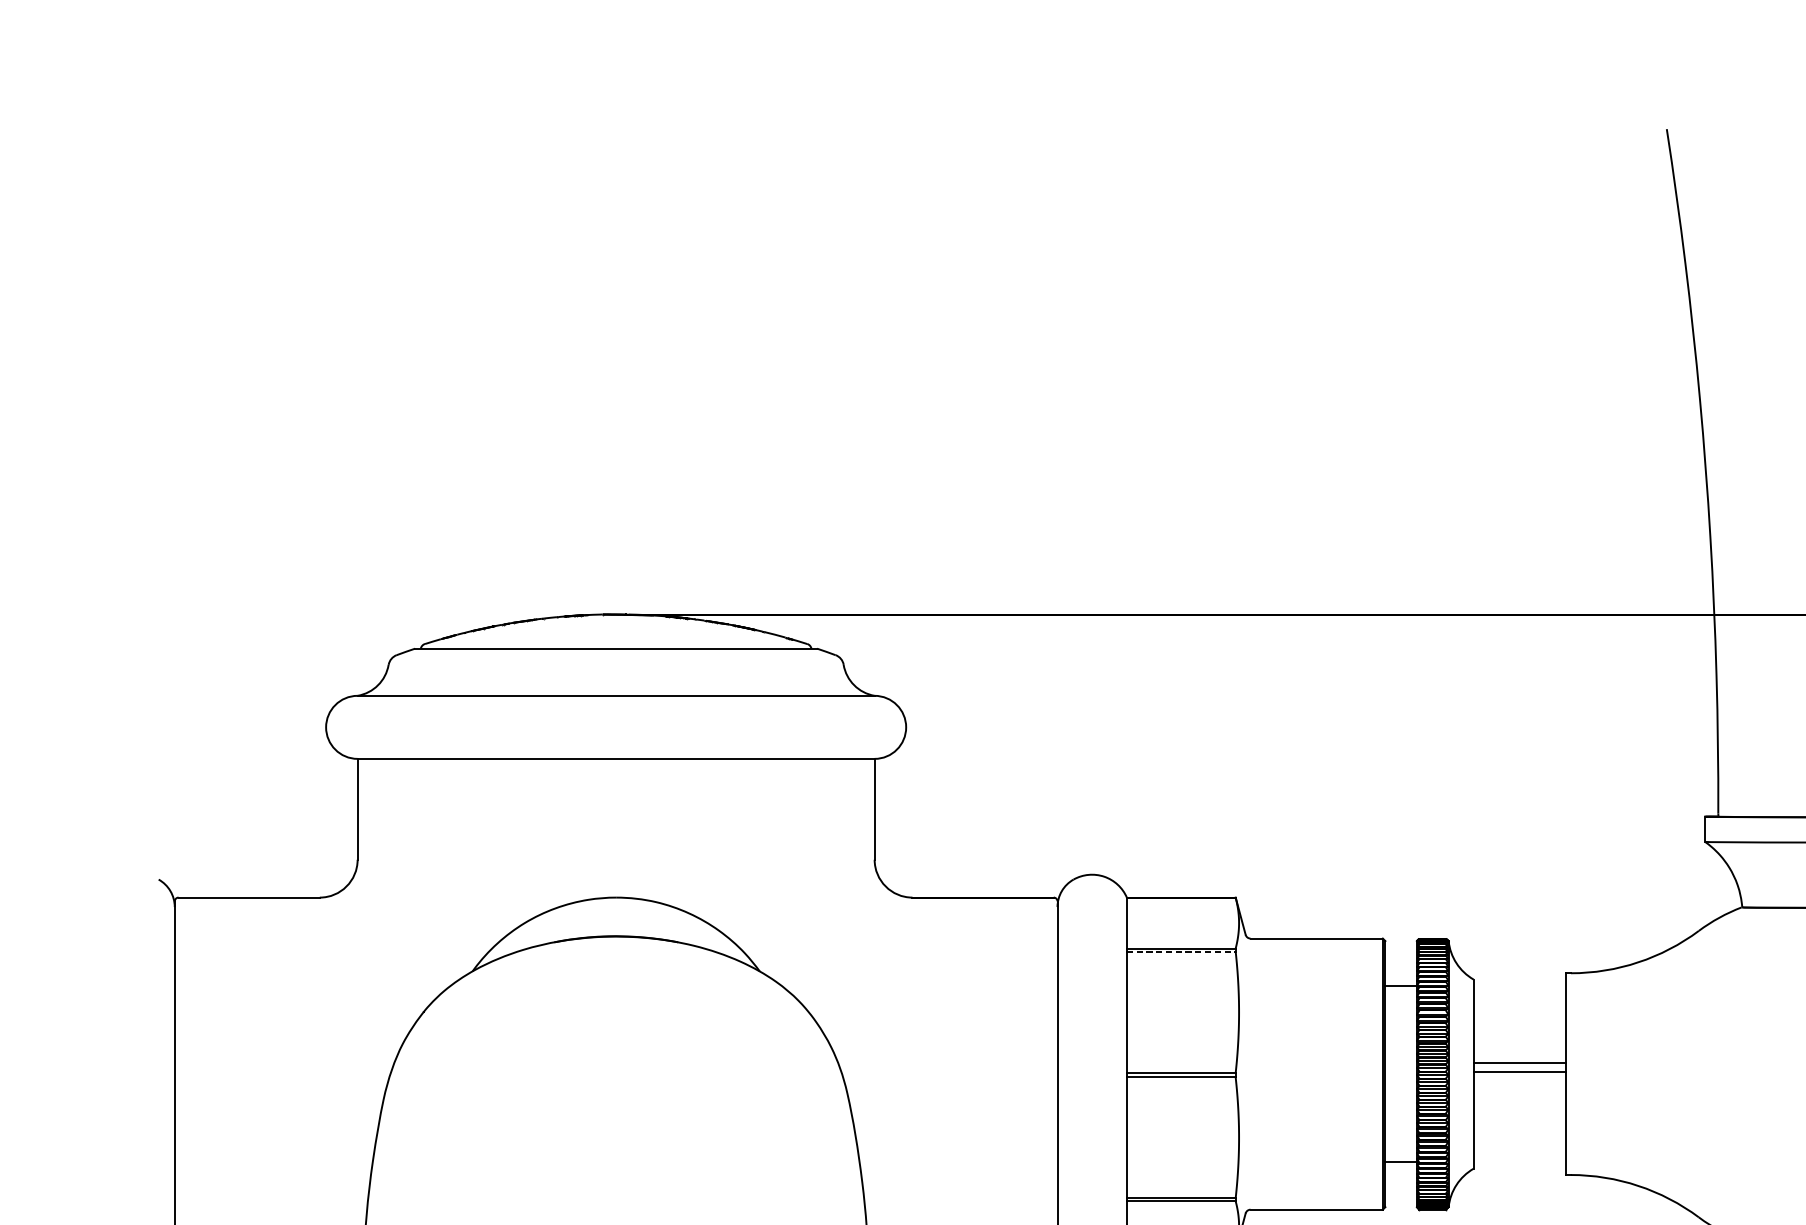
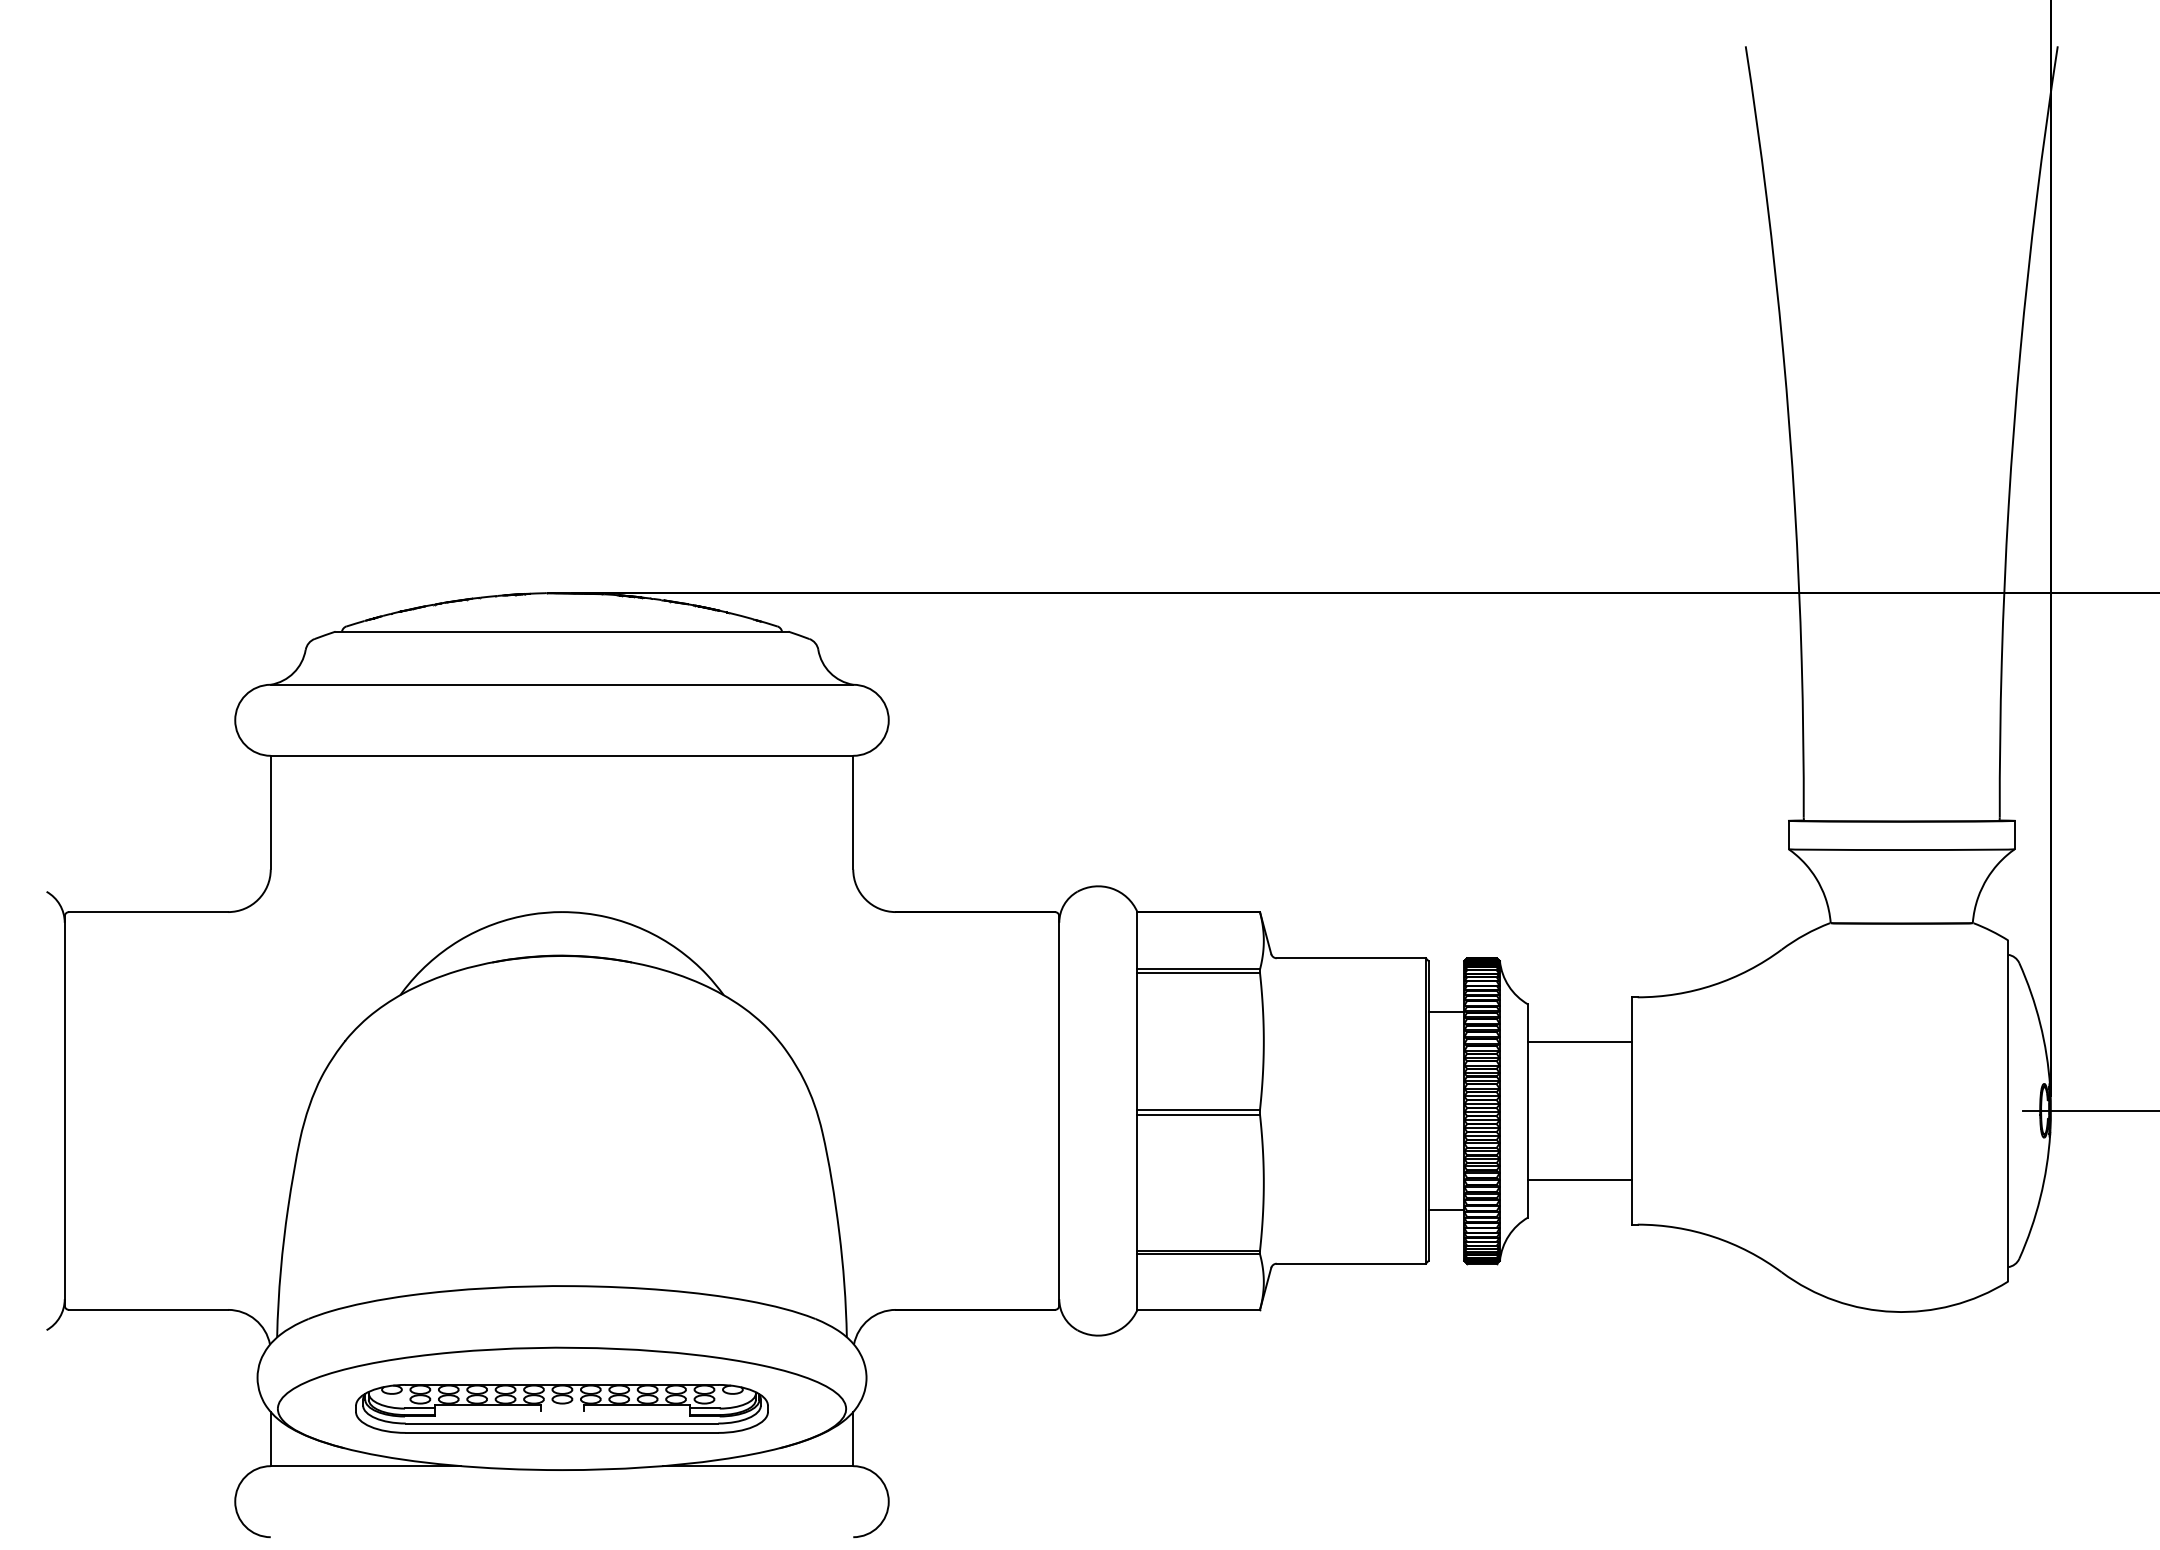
line: (1181, 952) -> (1199, 973), dashed -> solid
line: (1519, 1063) -> (1579, 1179), moved
line: (1519, 1071) -> (1579, 1042), moved

